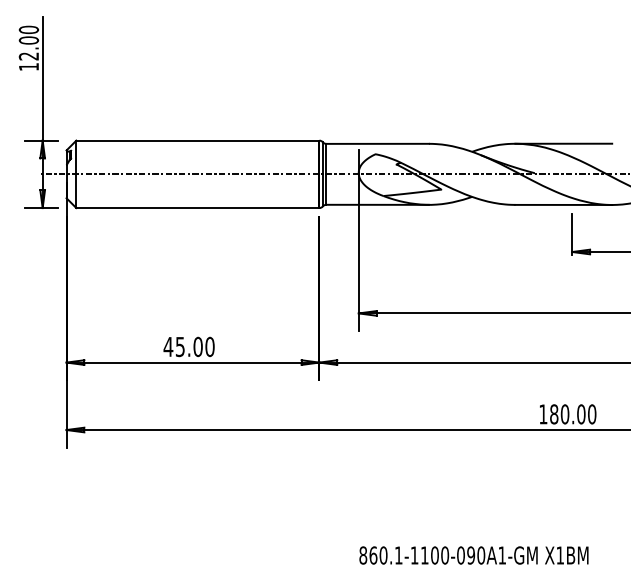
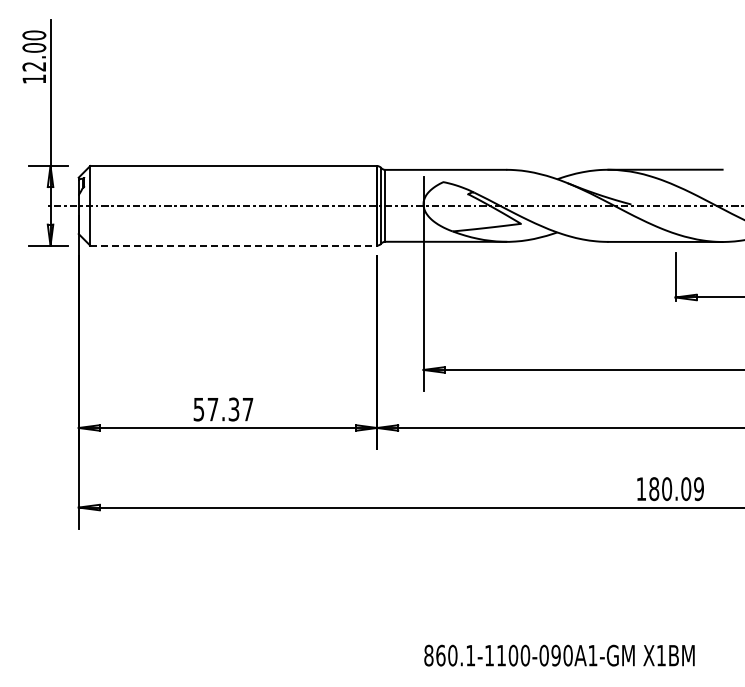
line: (198, 207) -> (234, 245), solid -> dashed
text: (189, 346) -> (223, 409), 45.00 -> 57.37
text: (591, 414) -> (698, 489), 180.00 -> 180.09

